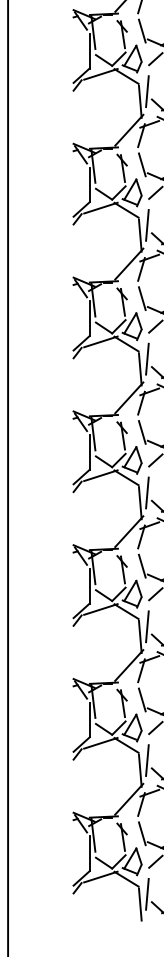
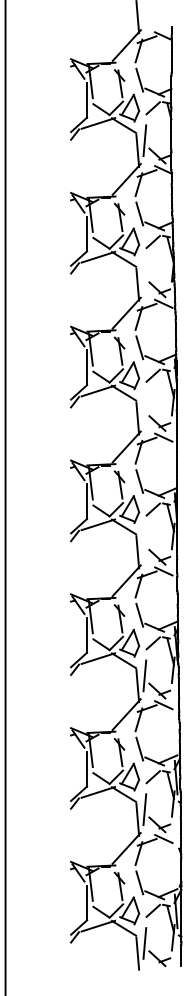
line: (147, 225) -> (144, 274), removed
line: (147, 358) -> (144, 407), removed
line: (147, 492) -> (144, 541), removed

